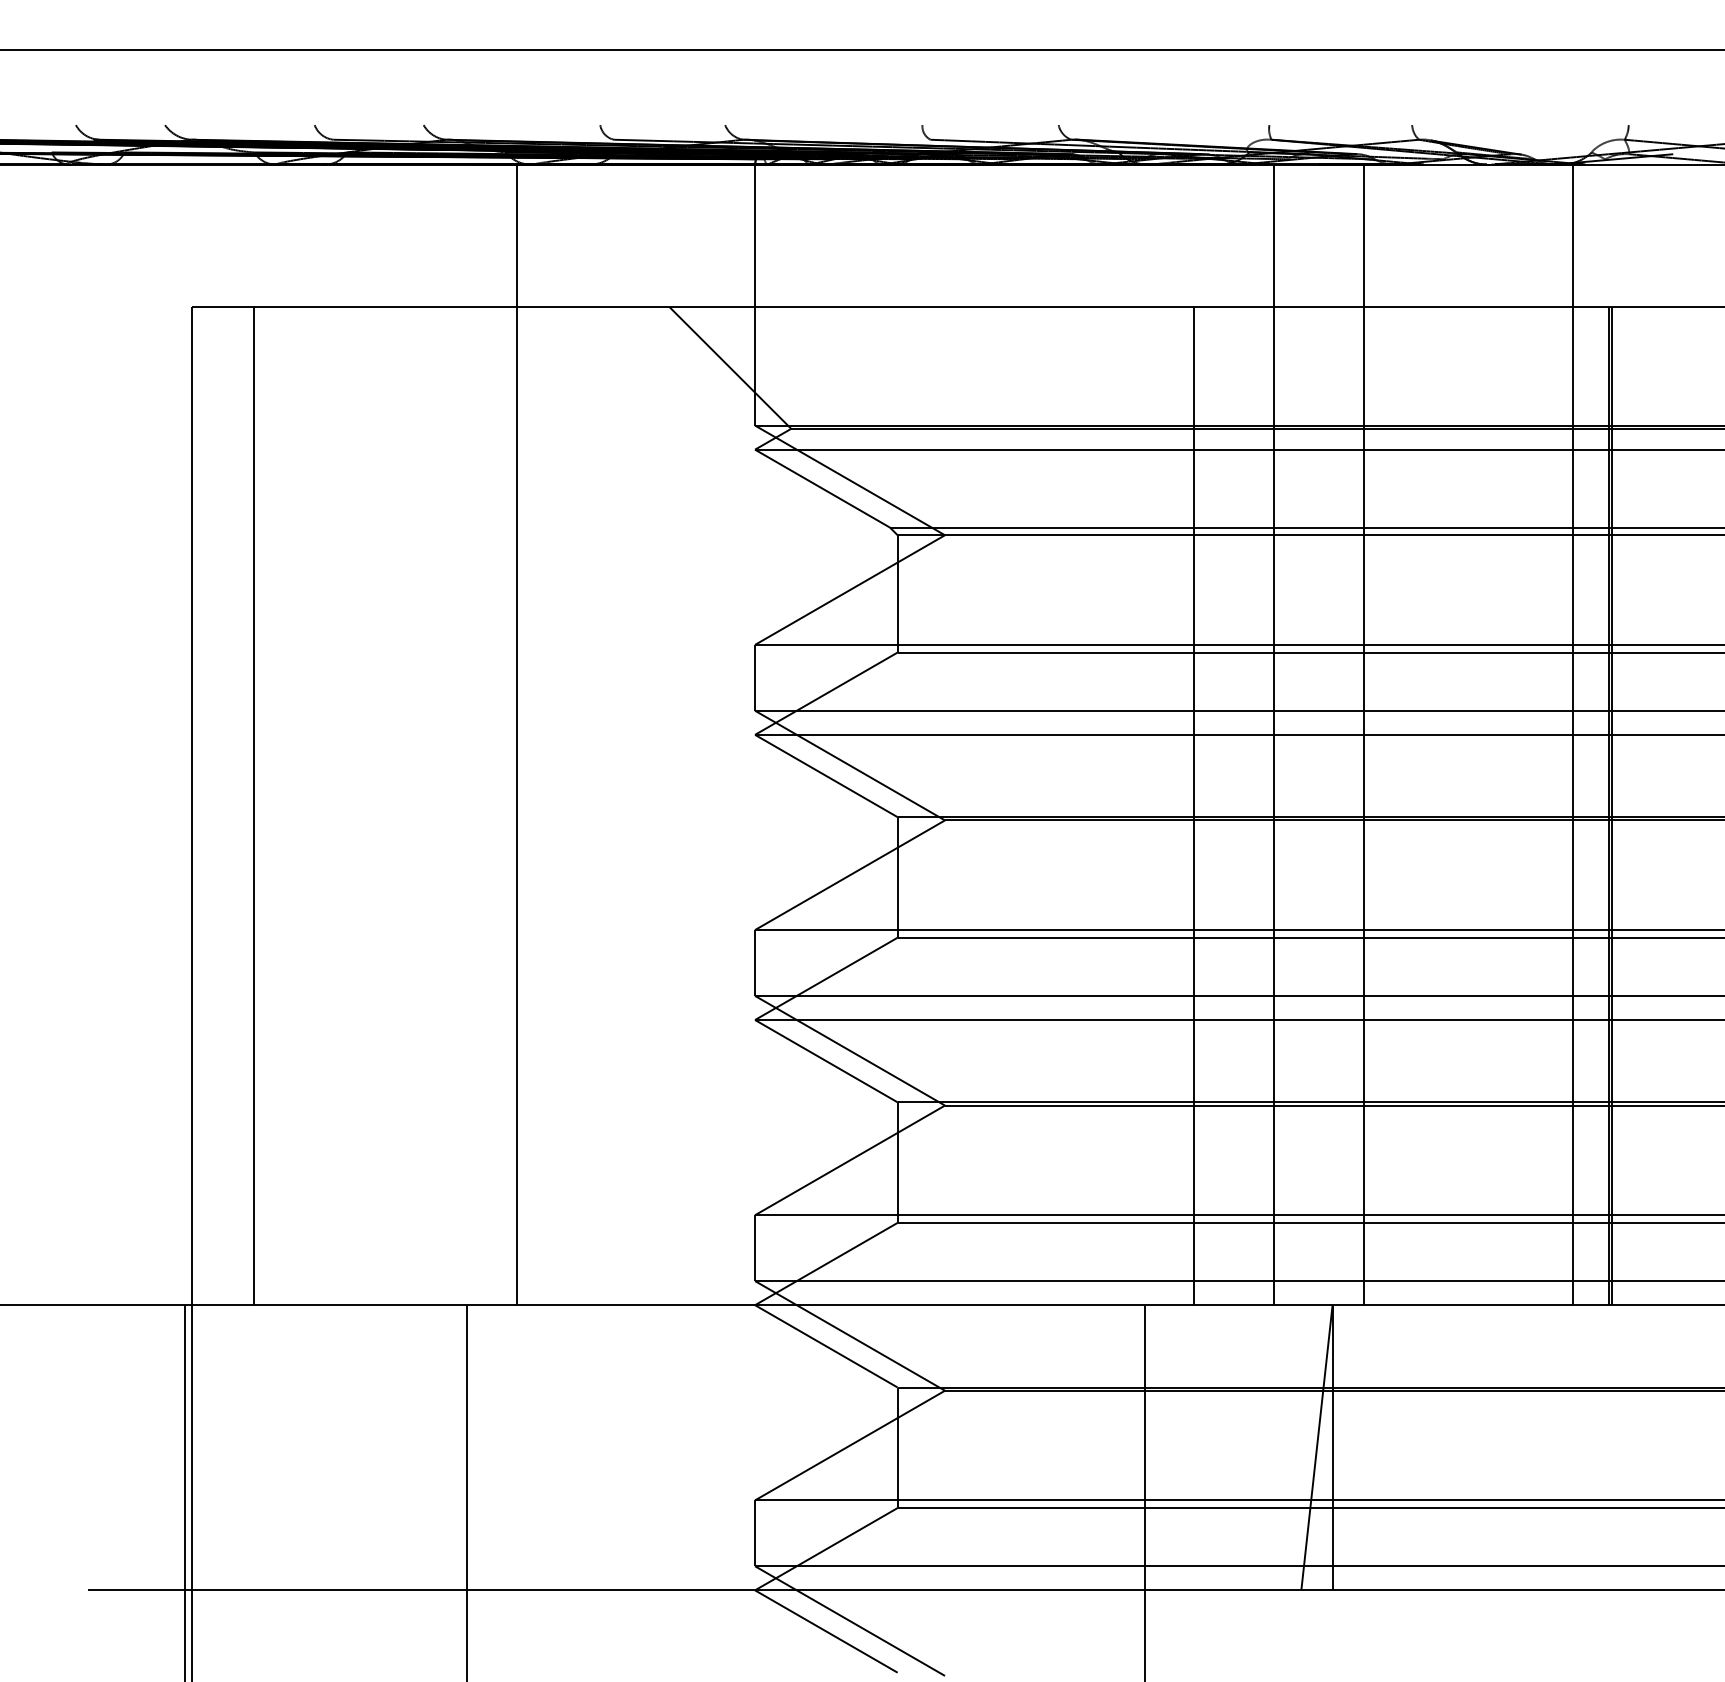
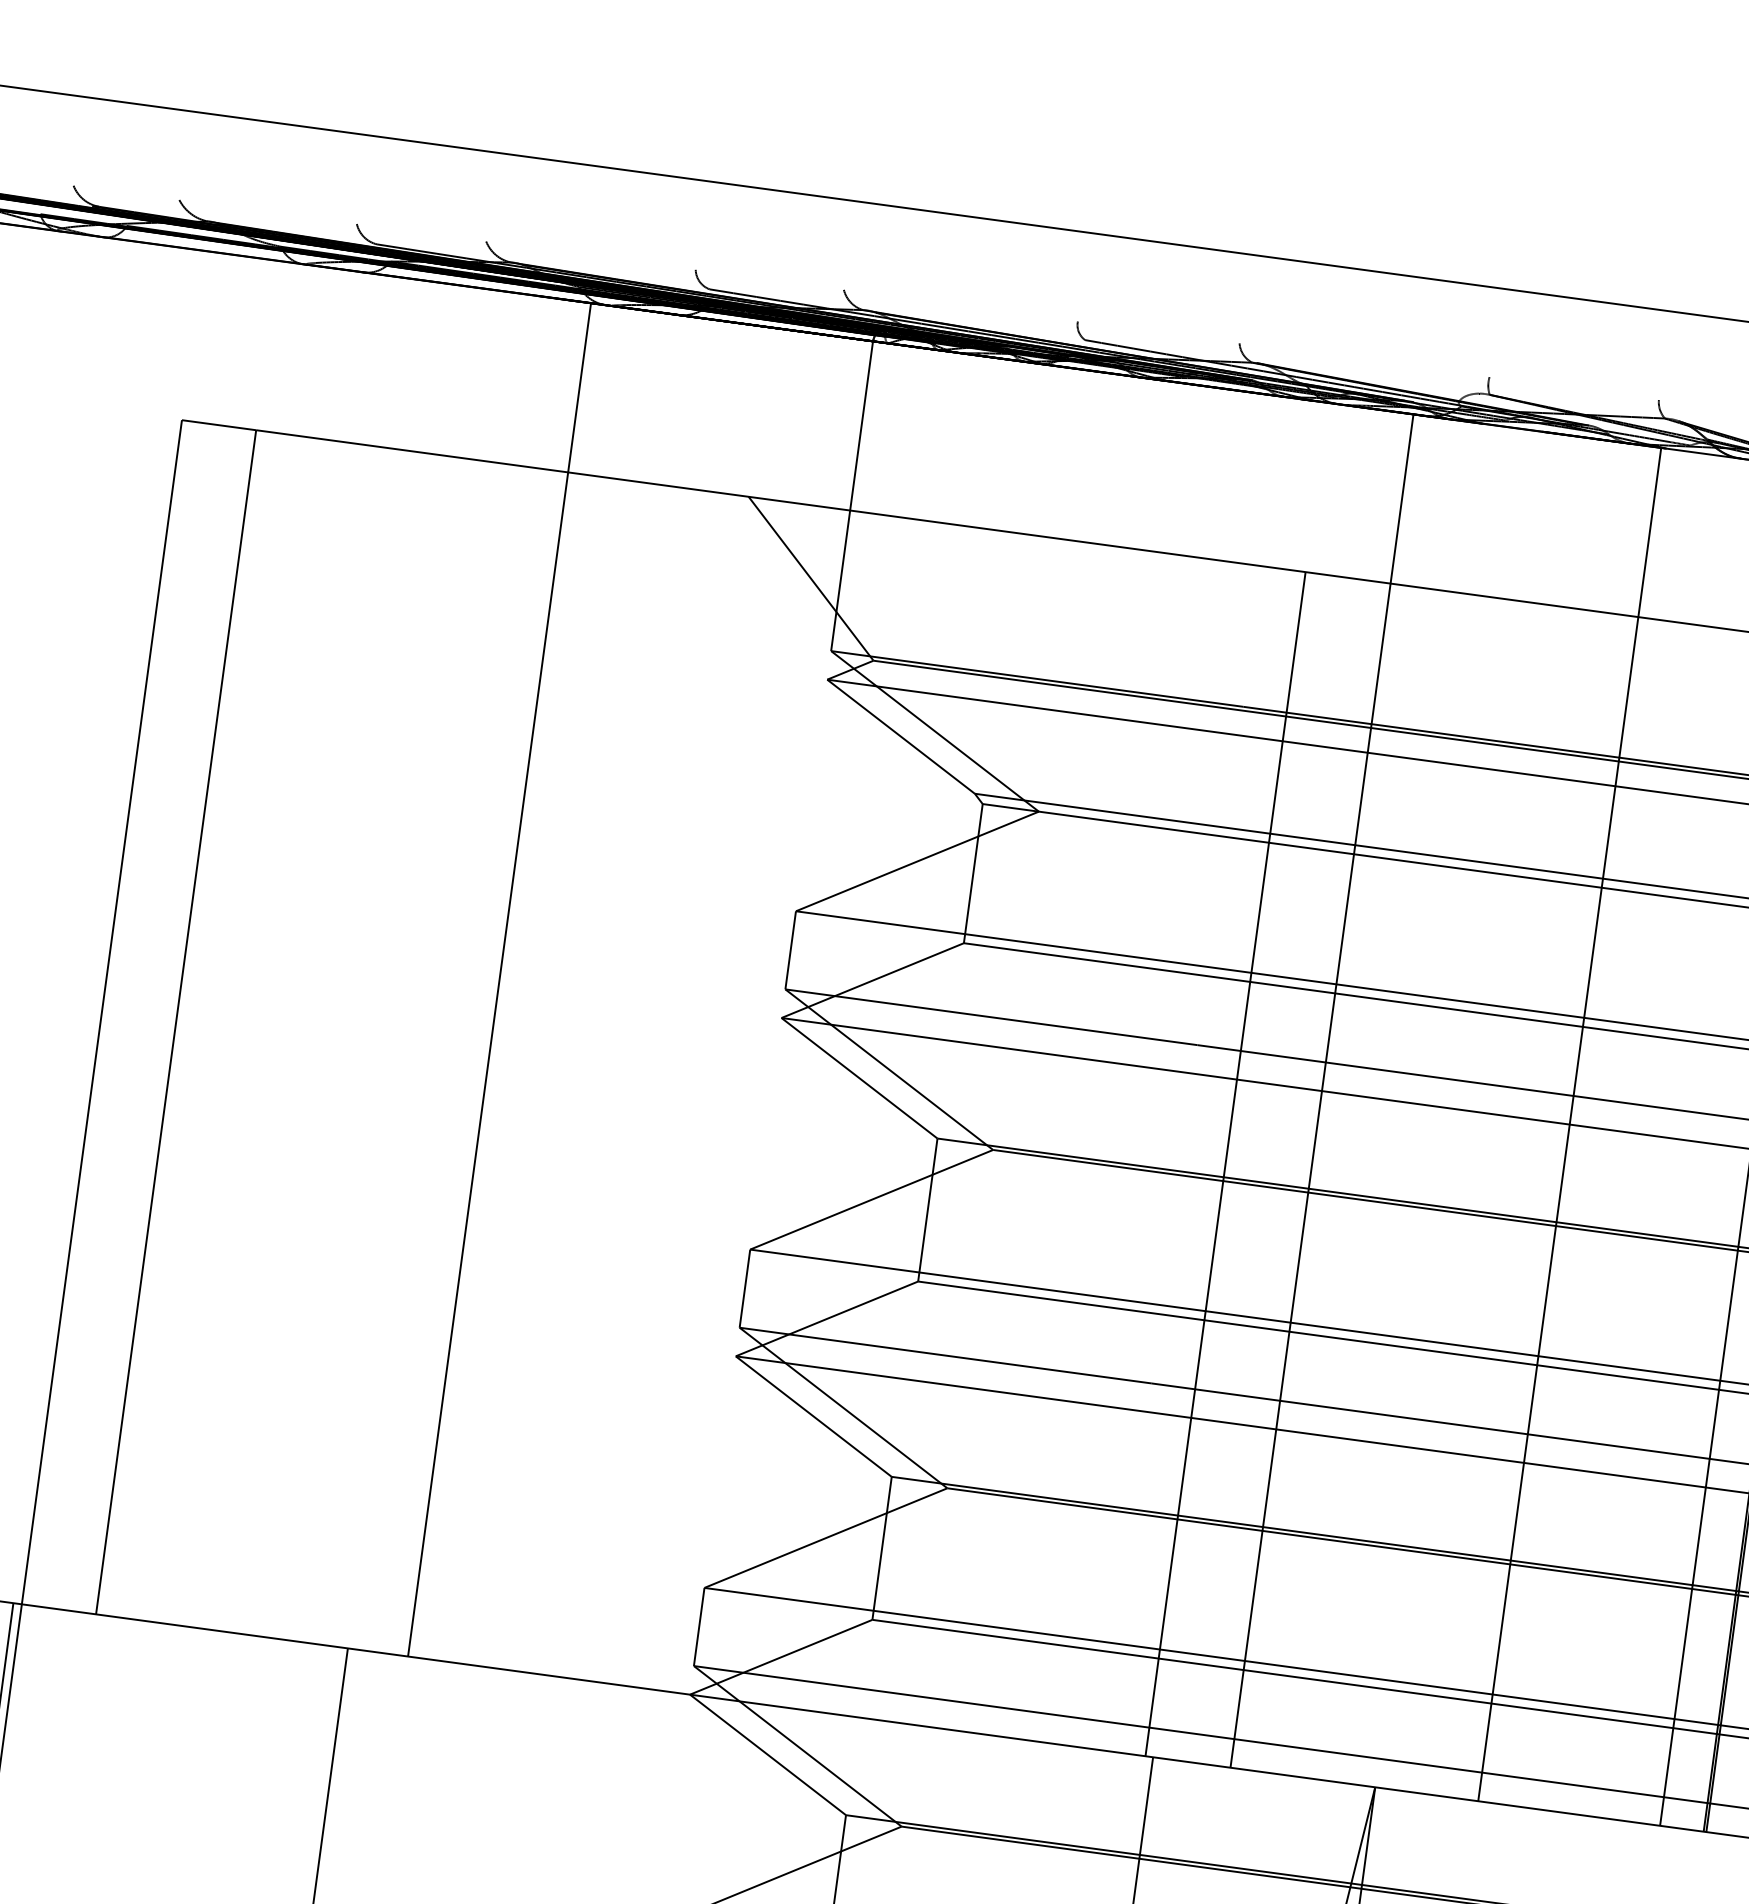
line: (1273, 734) -> (1321, 1090), moved
line: (1364, 734) -> (1569, 1124), moved
line: (1193, 806) -> (1224, 1164), moved

